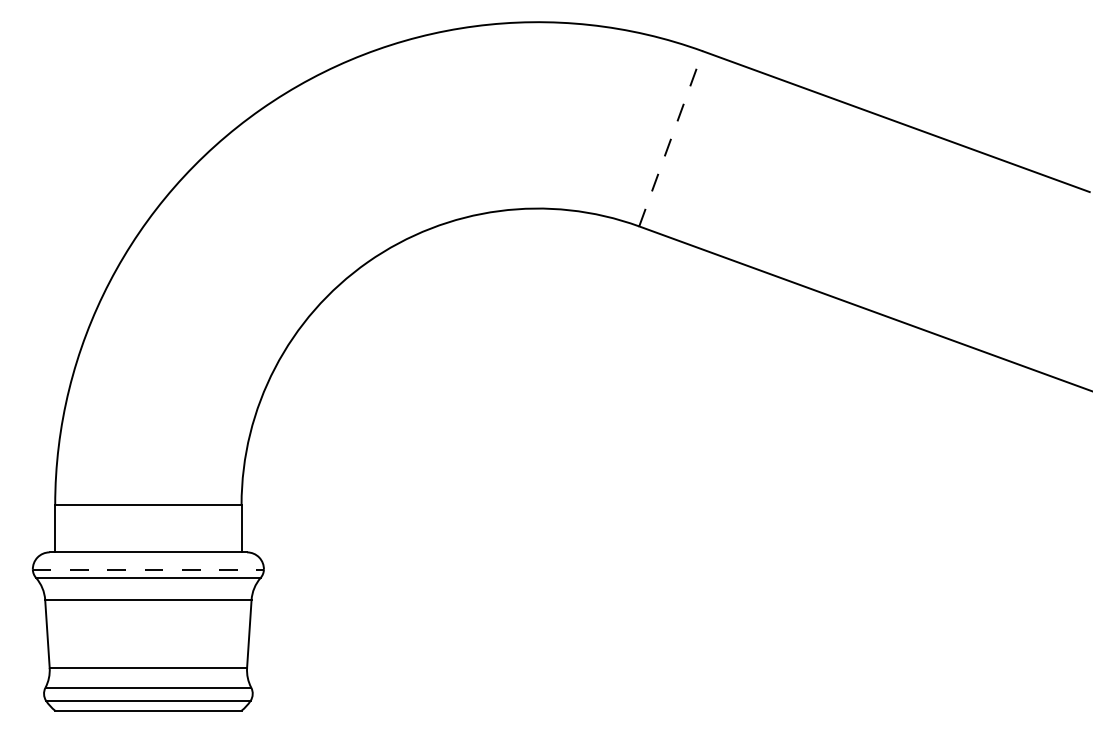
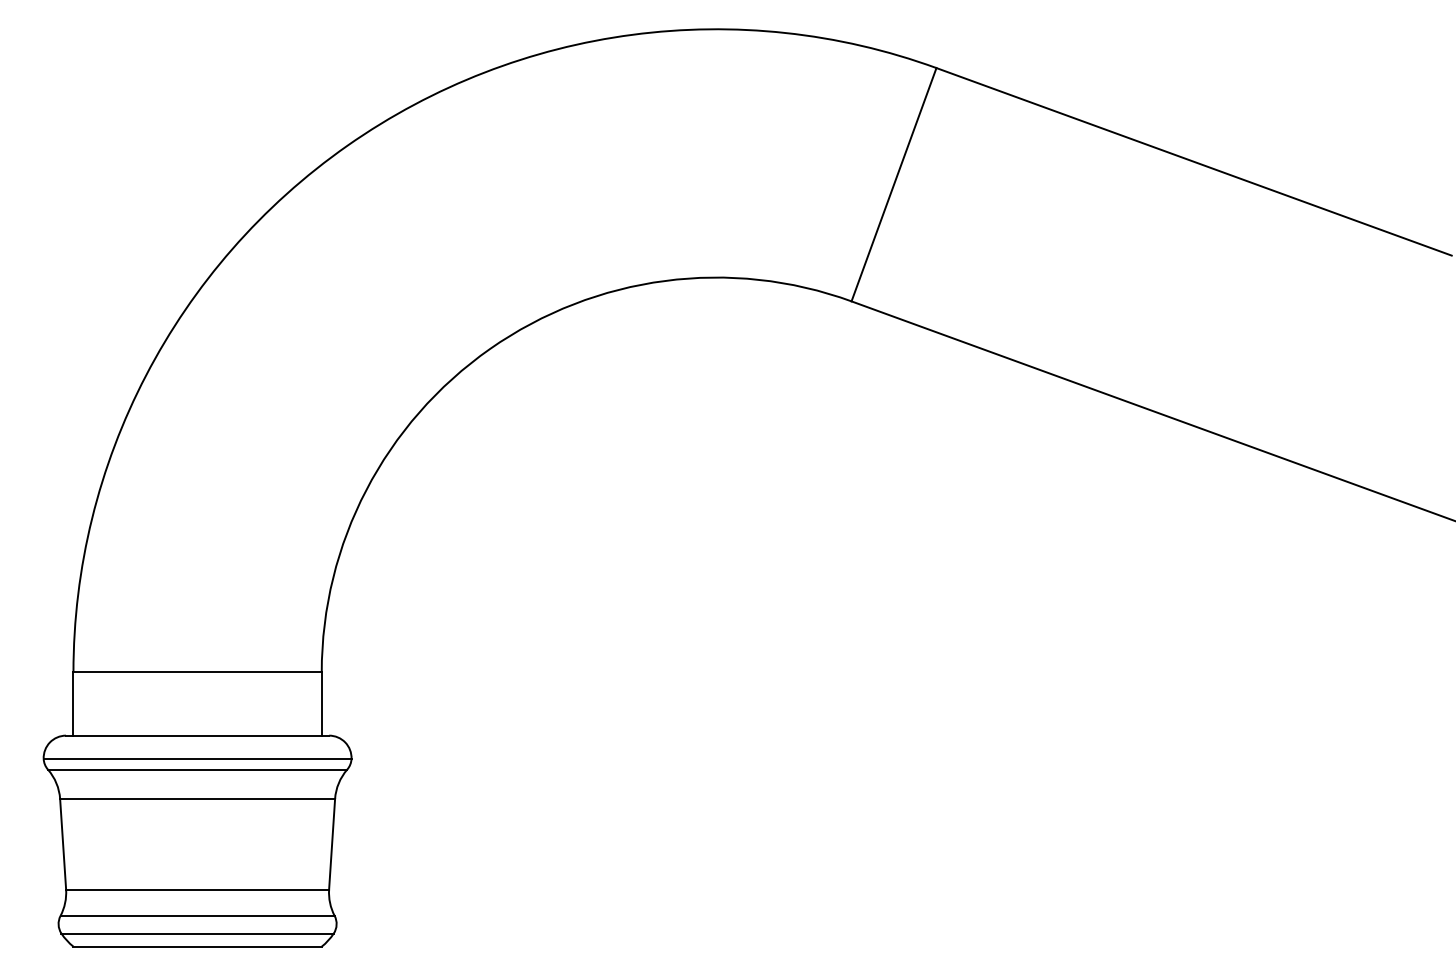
line: (671, 138) -> (894, 184), dashed -> solid
line: (148, 569) -> (197, 758), dashed -> solid

